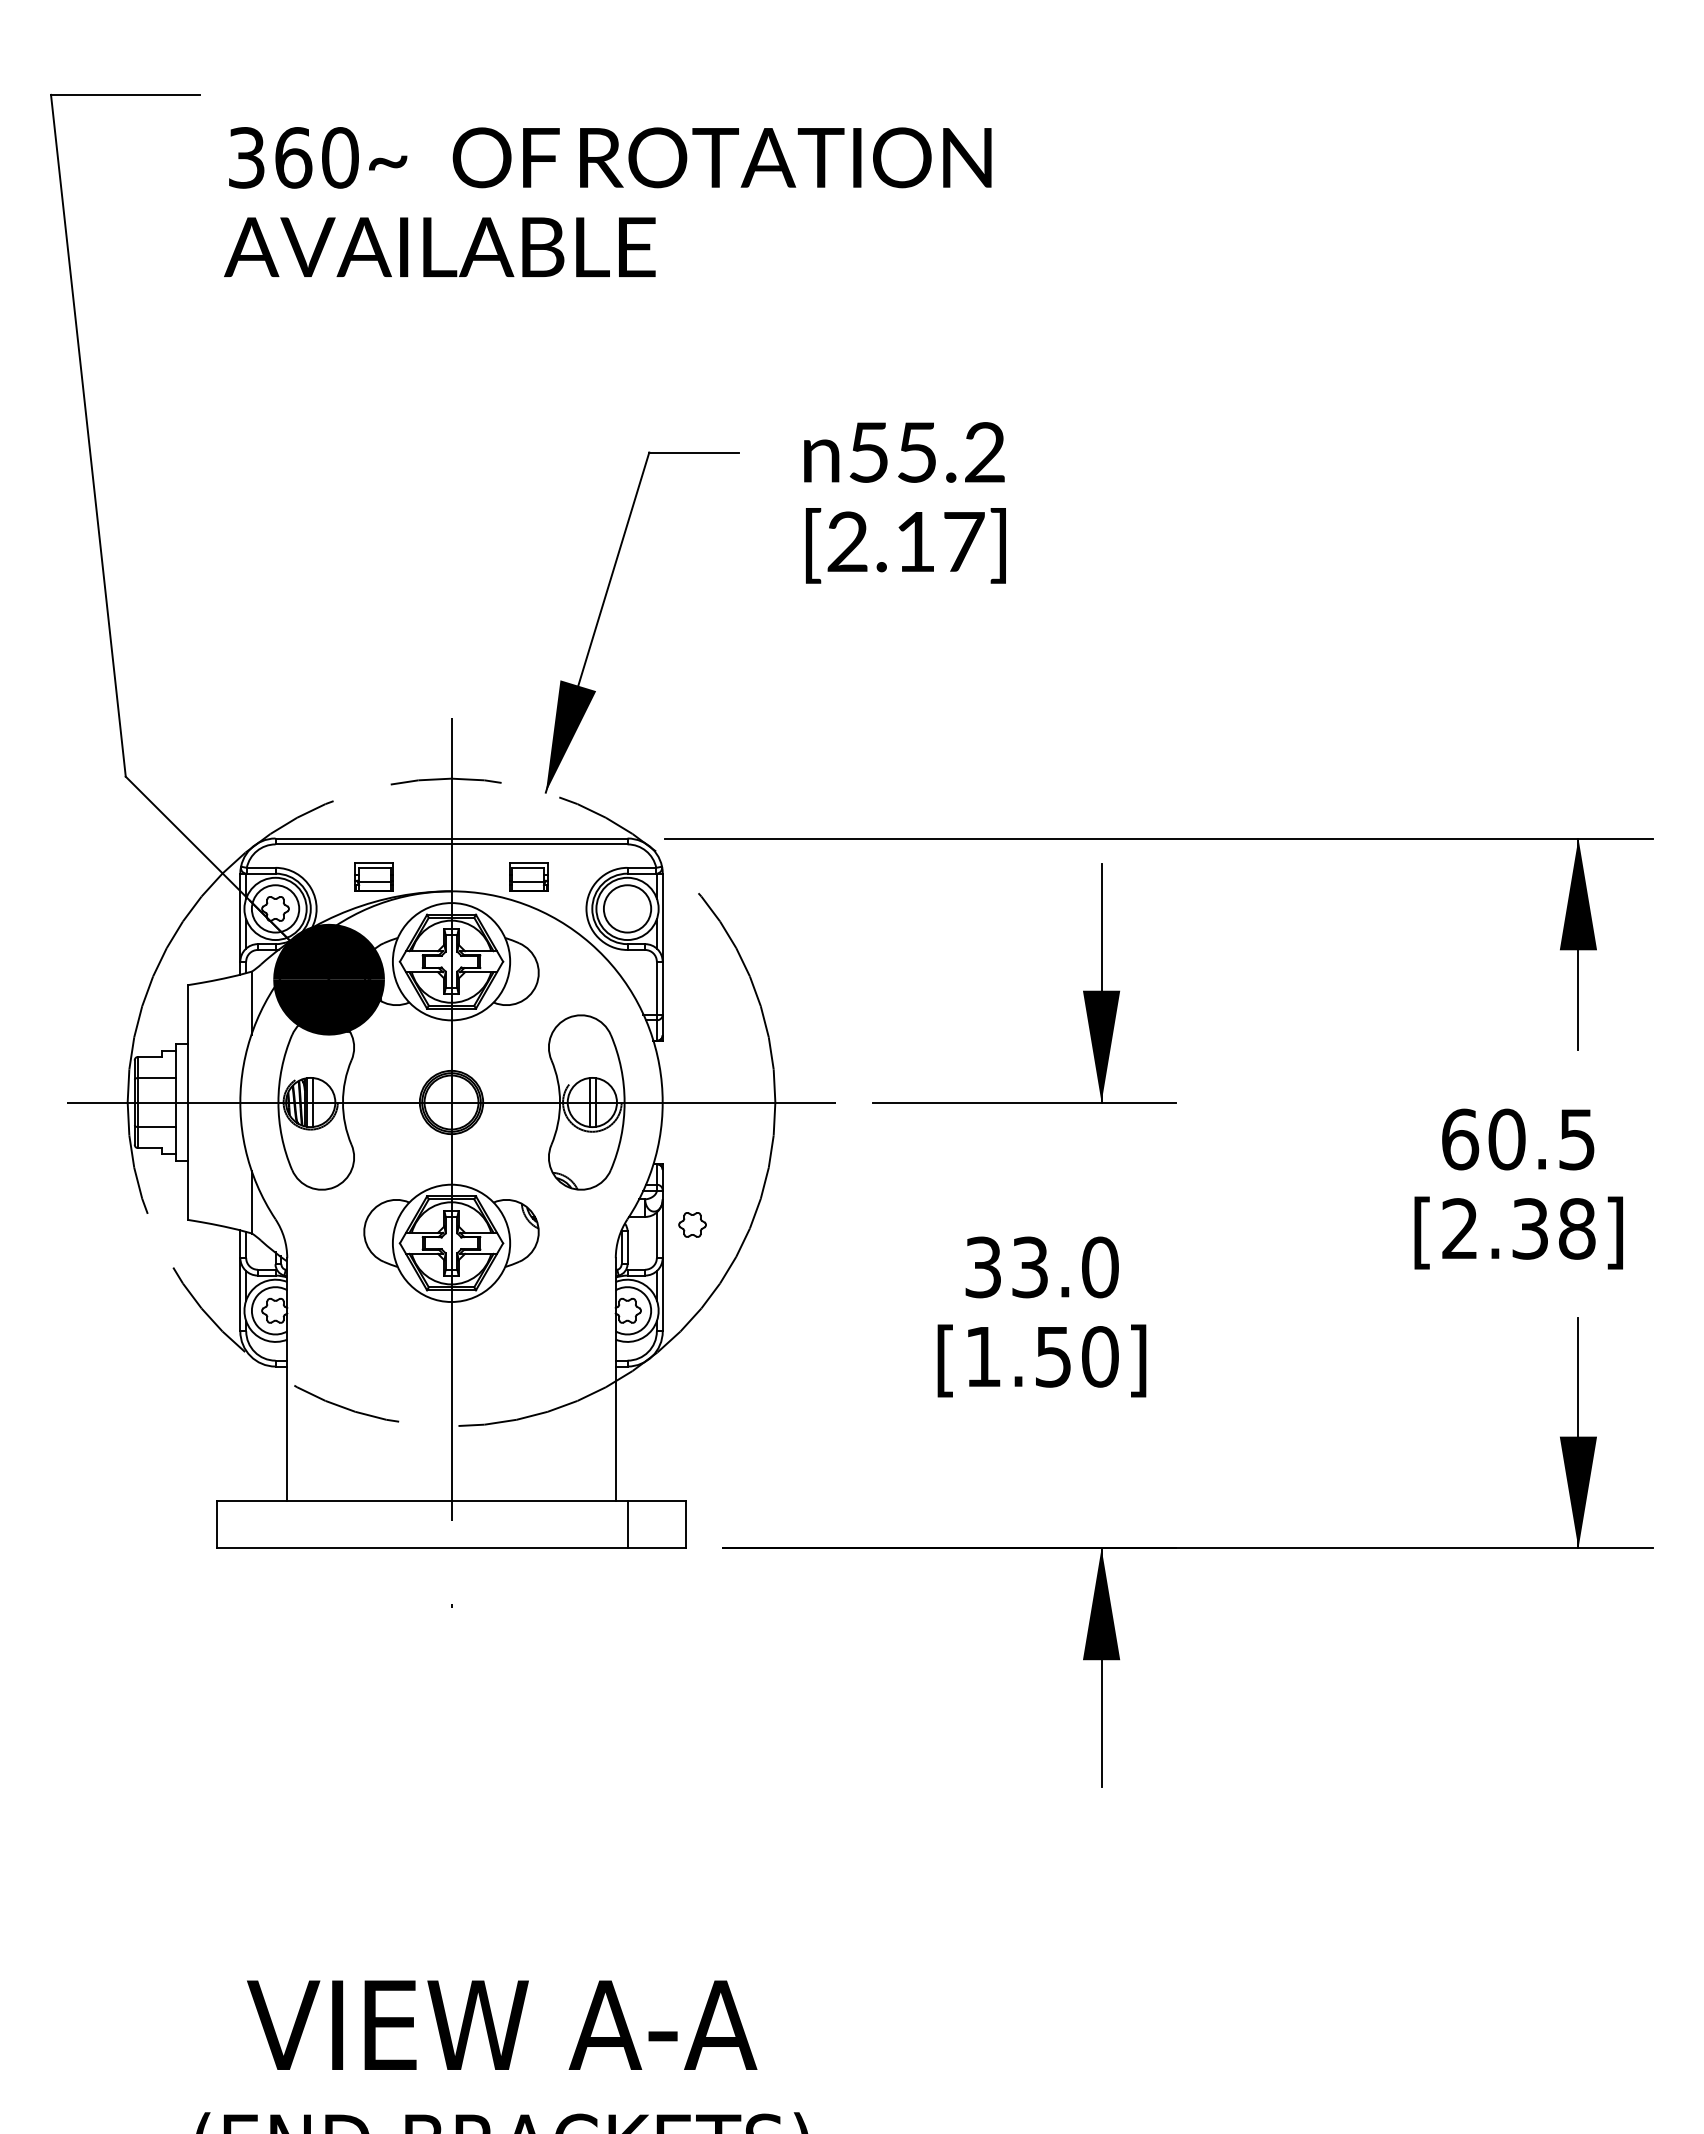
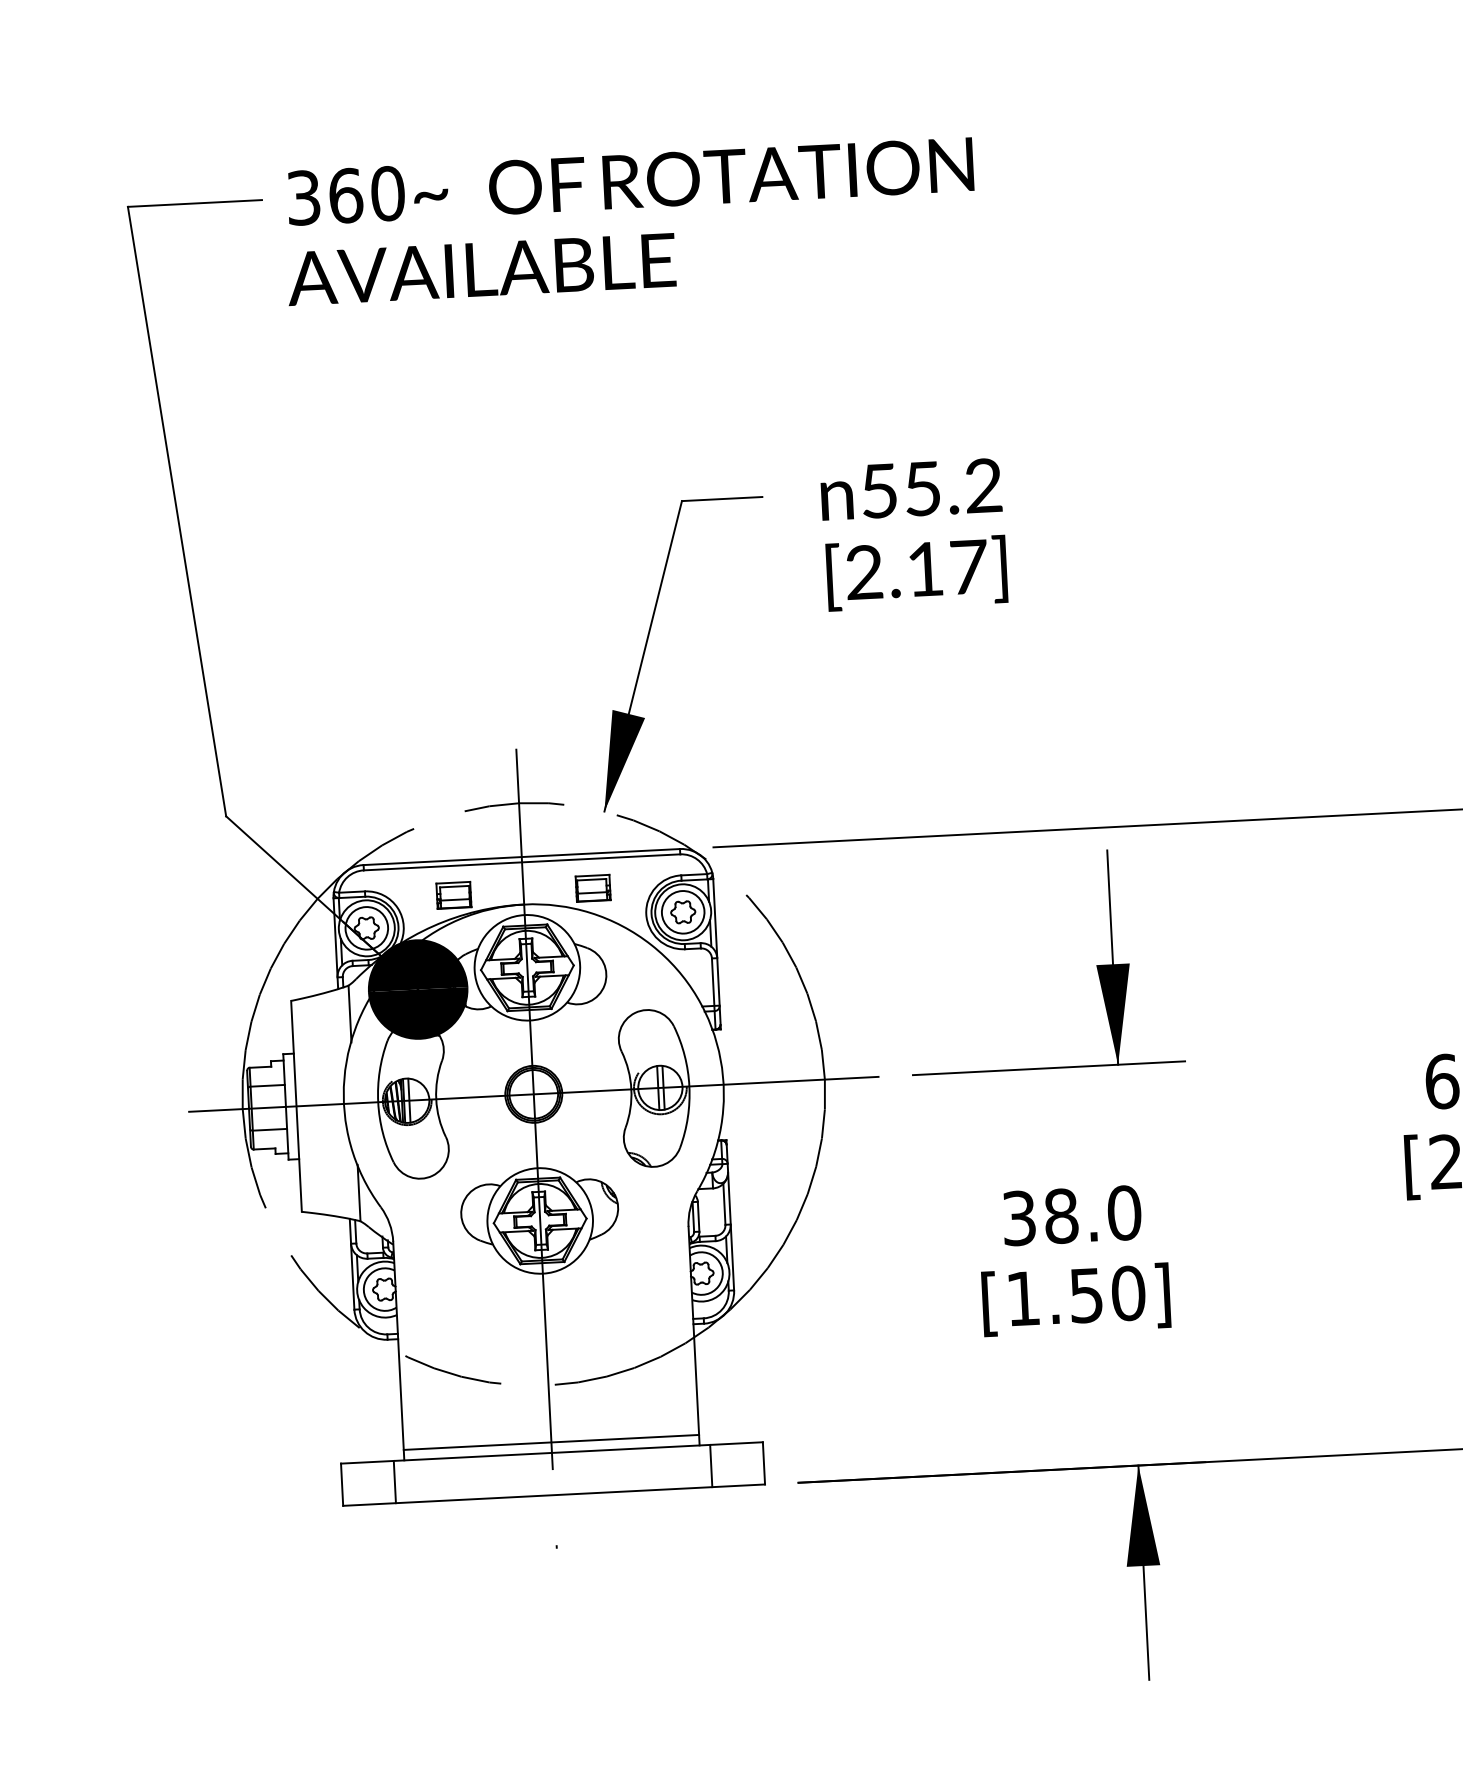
text: (607, 201) -> (630, 220), moved
part: (692, 1224) -> (683, 911), moved
text: (1030, 1267) -> (1061, 1216), 33.0 -> 38.0
line: (451, 1489) -> (551, 1442), added
line: (275, 1524) -> (394, 1481), added

